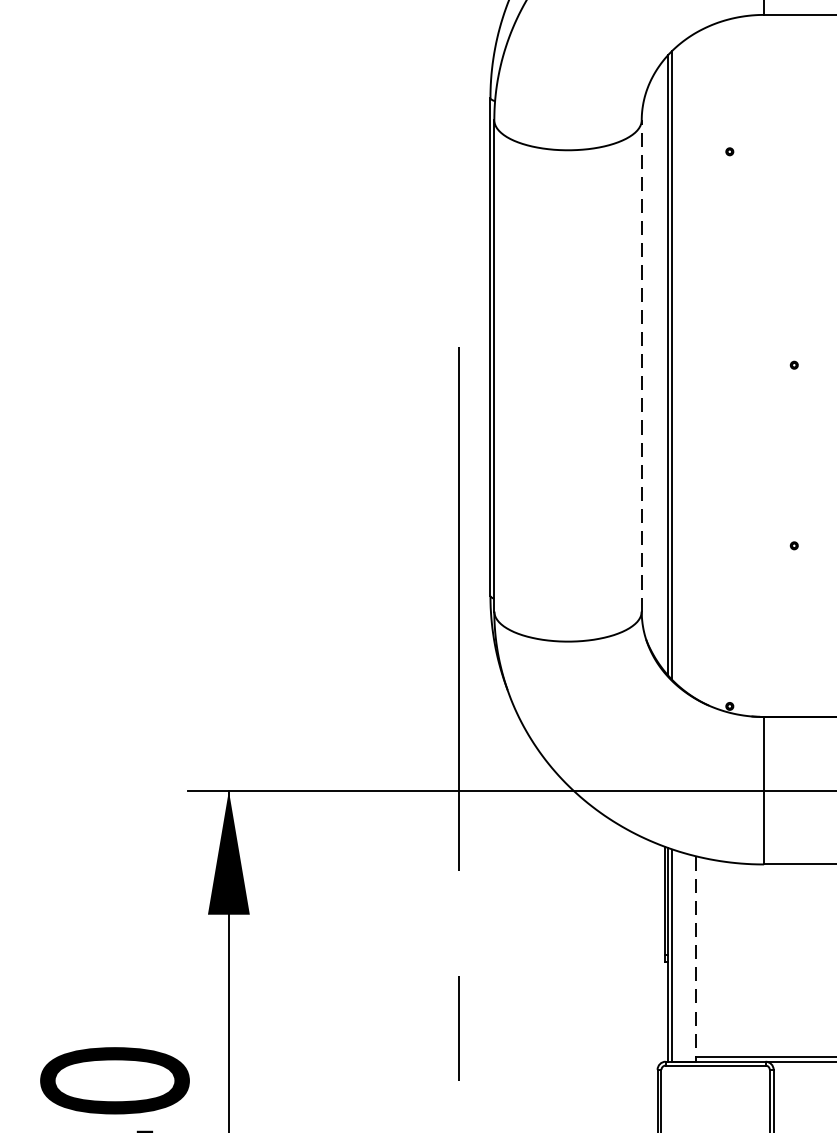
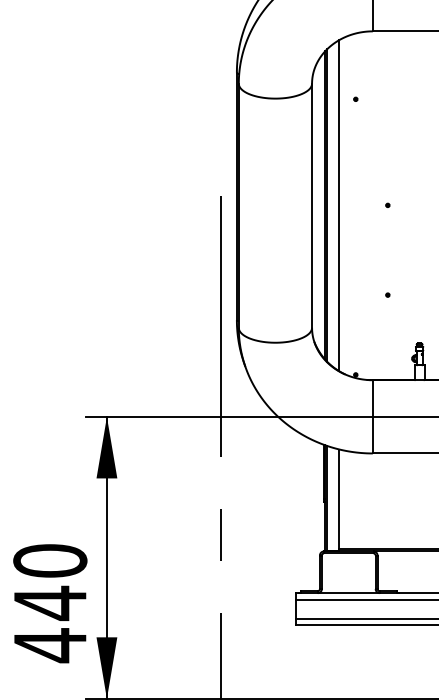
line: (642, 365) -> (312, 205), dashed -> solid
line: (696, 365) -> (339, 205), added
line: (696, 959) -> (339, 500), dashed -> solid

